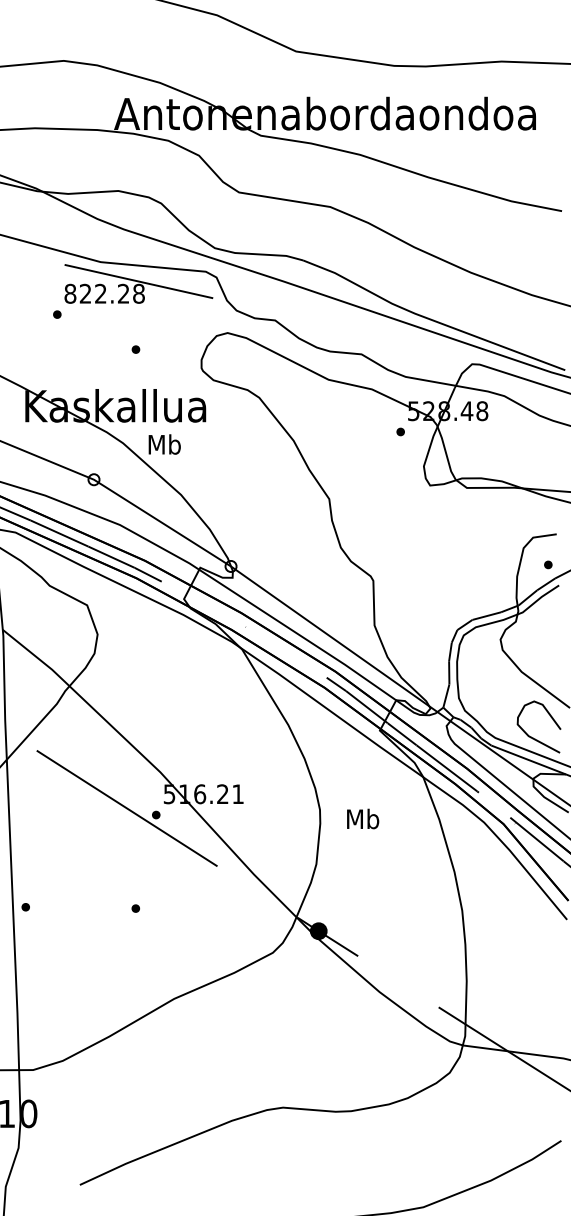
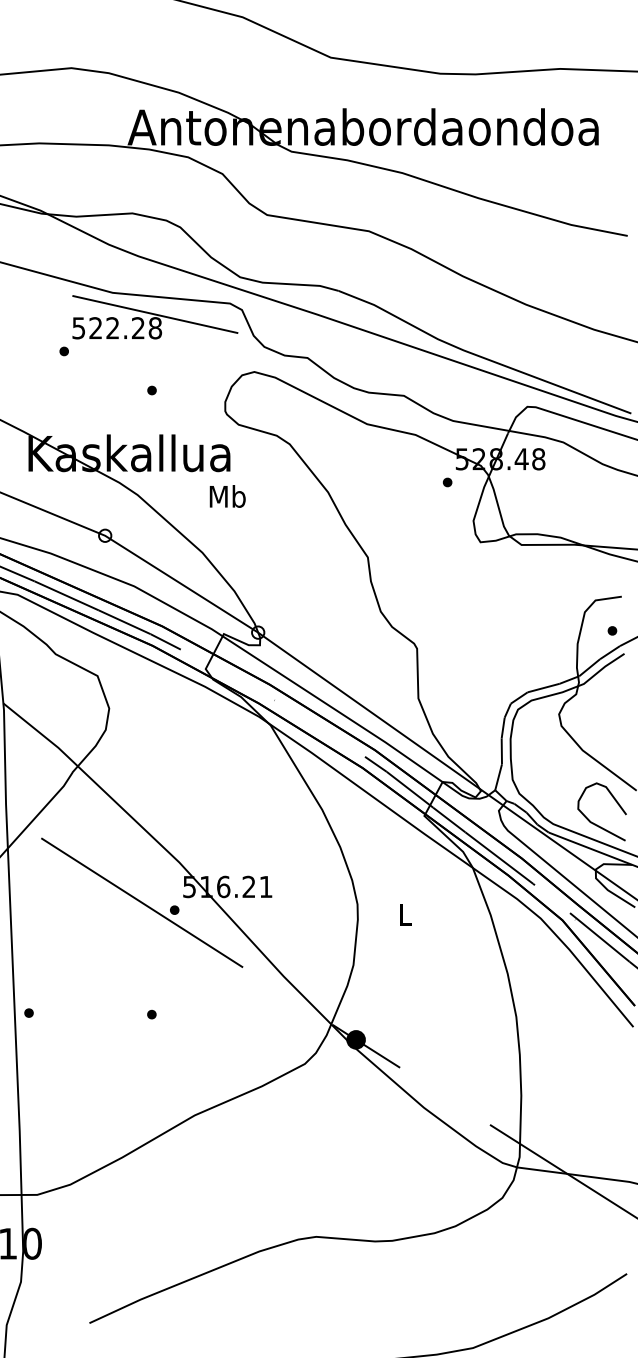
text: (70, 293) -> (78, 327), 822.28 -> 522.28
text: (164, 444) -> (227, 496), moved
text: (363, 818) -> (406, 914), Mb -> L

